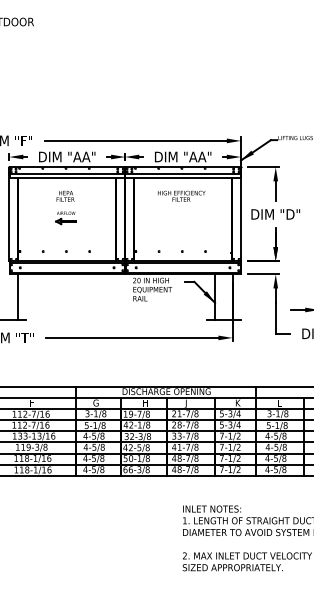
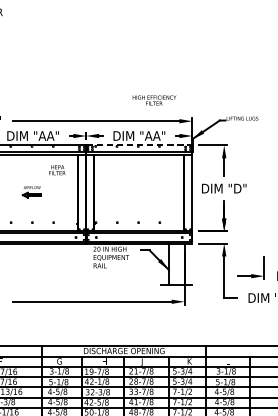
line: (183, 167) -> (139, 145), solid -> dashed
text: (65, 195) -> (57, 169), moved
text: (181, 195) -> (154, 99), moved

